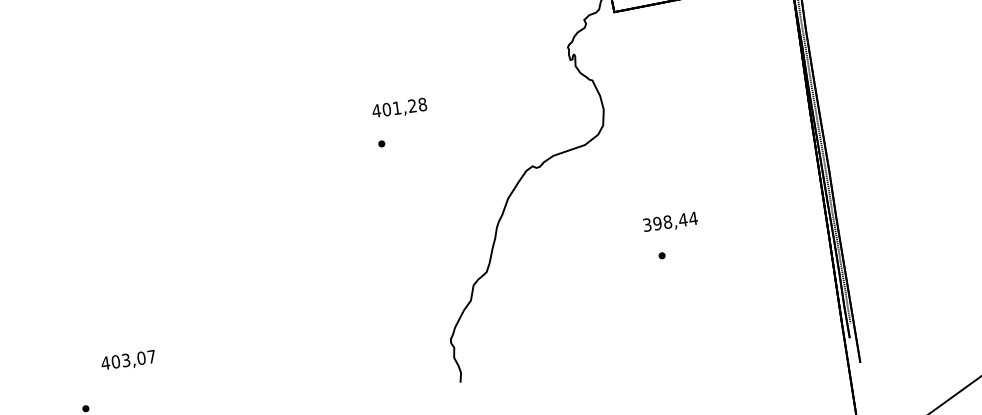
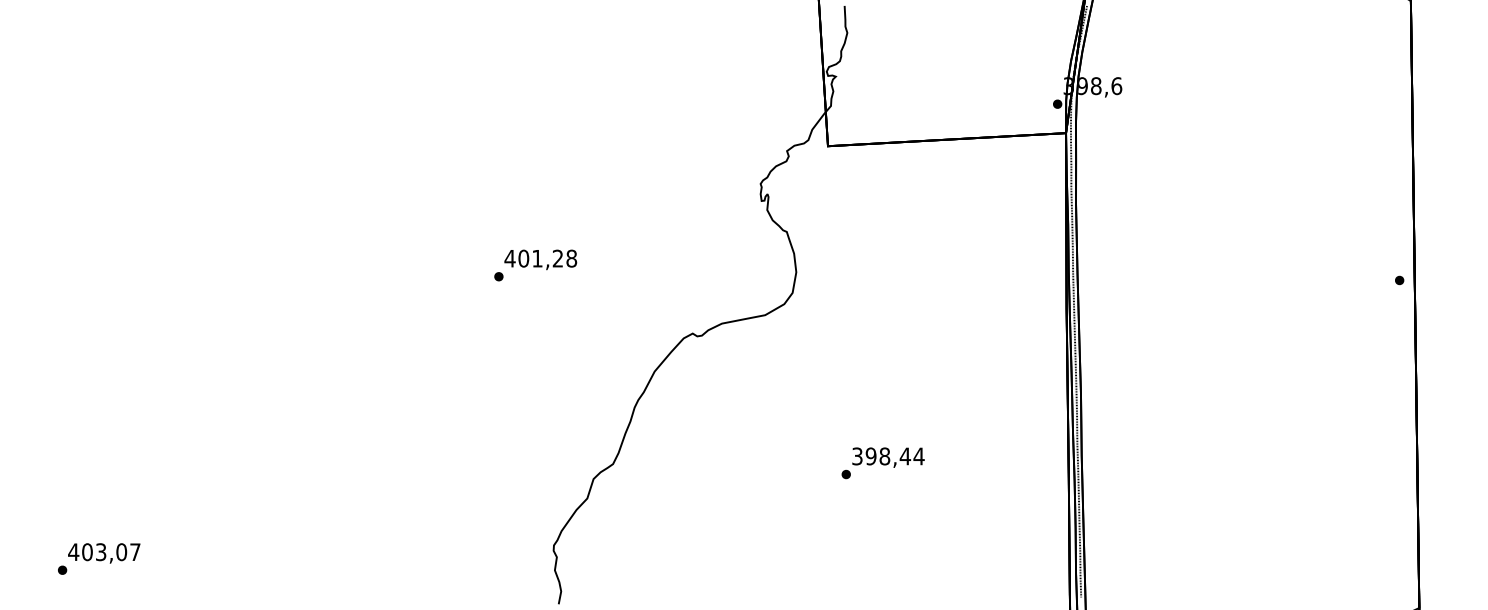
text: (399, 108) -> (540, 259), moved
text: (670, 222) -> (888, 457), moved
text: (128, 361) -> (104, 553), moved

